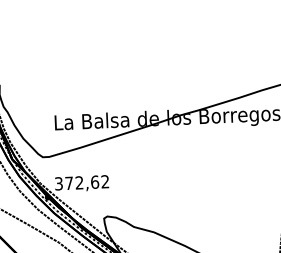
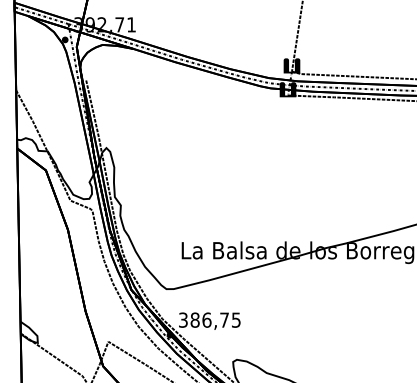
text: (87, 182) -> (215, 319), 372,62 -> 386,75

